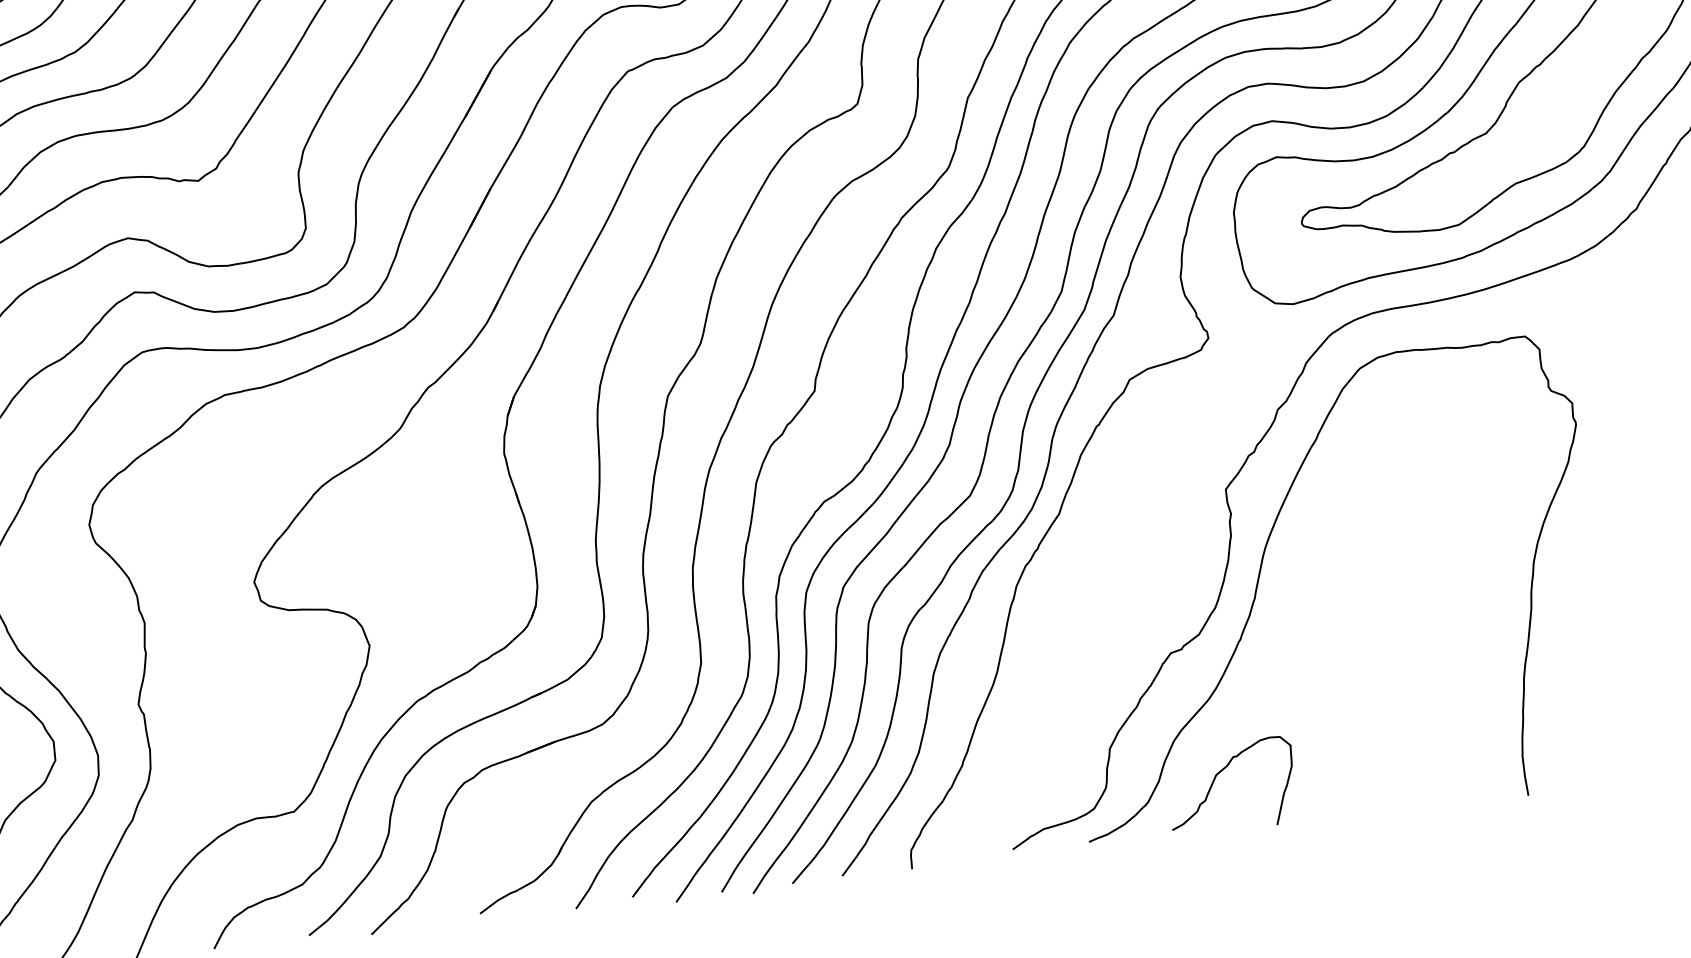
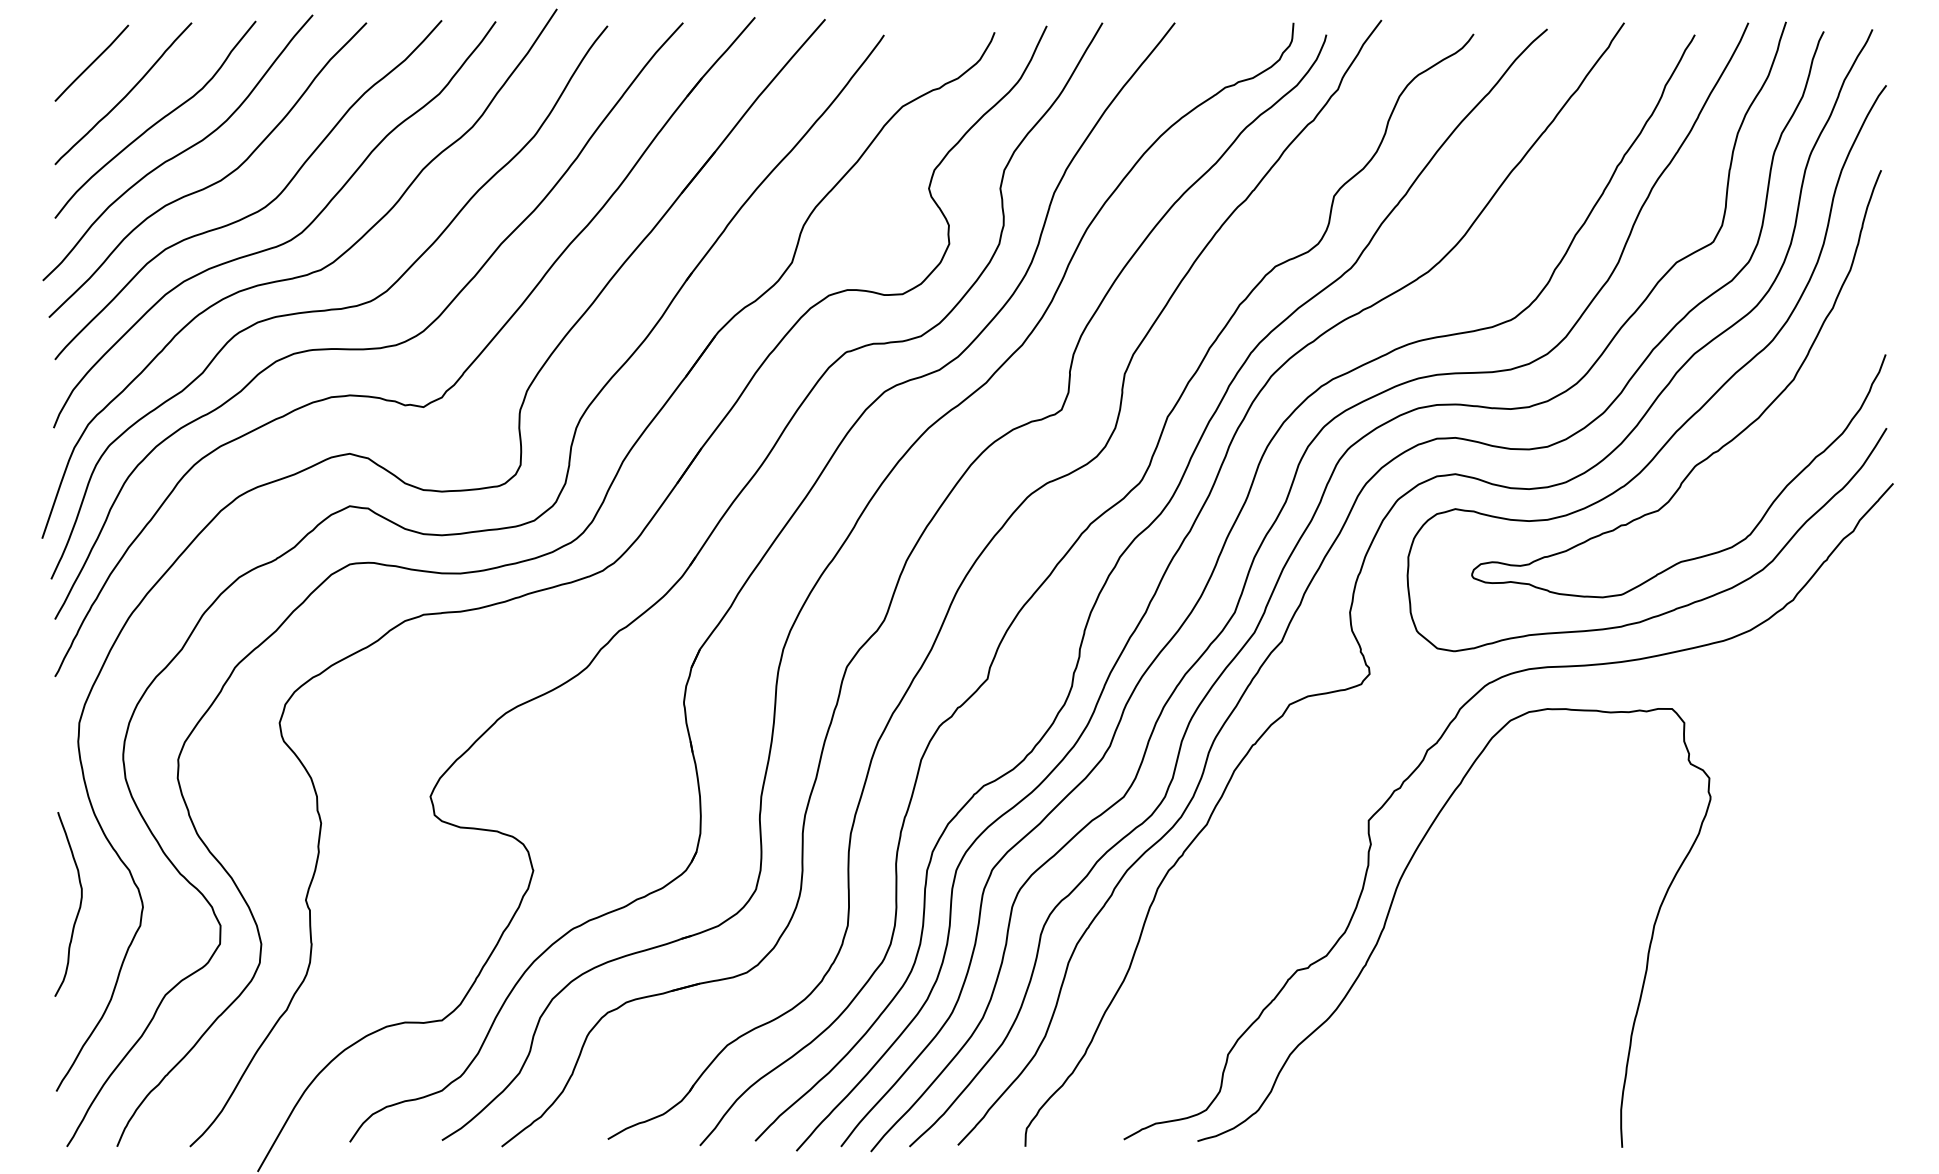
curve: (1219, 774) -> (1329, 1091), removed

